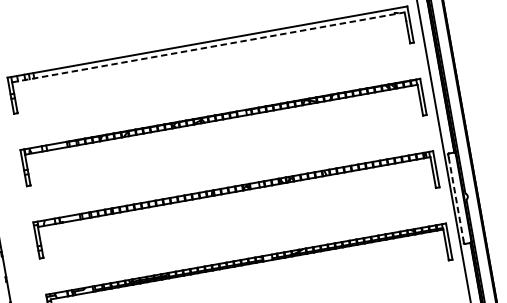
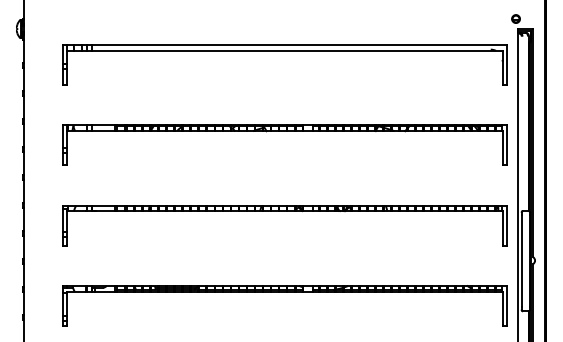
line: (208, 47) -> (284, 51), dashed -> solid
line: (456, 199) -> (522, 261), dashed -> solid

